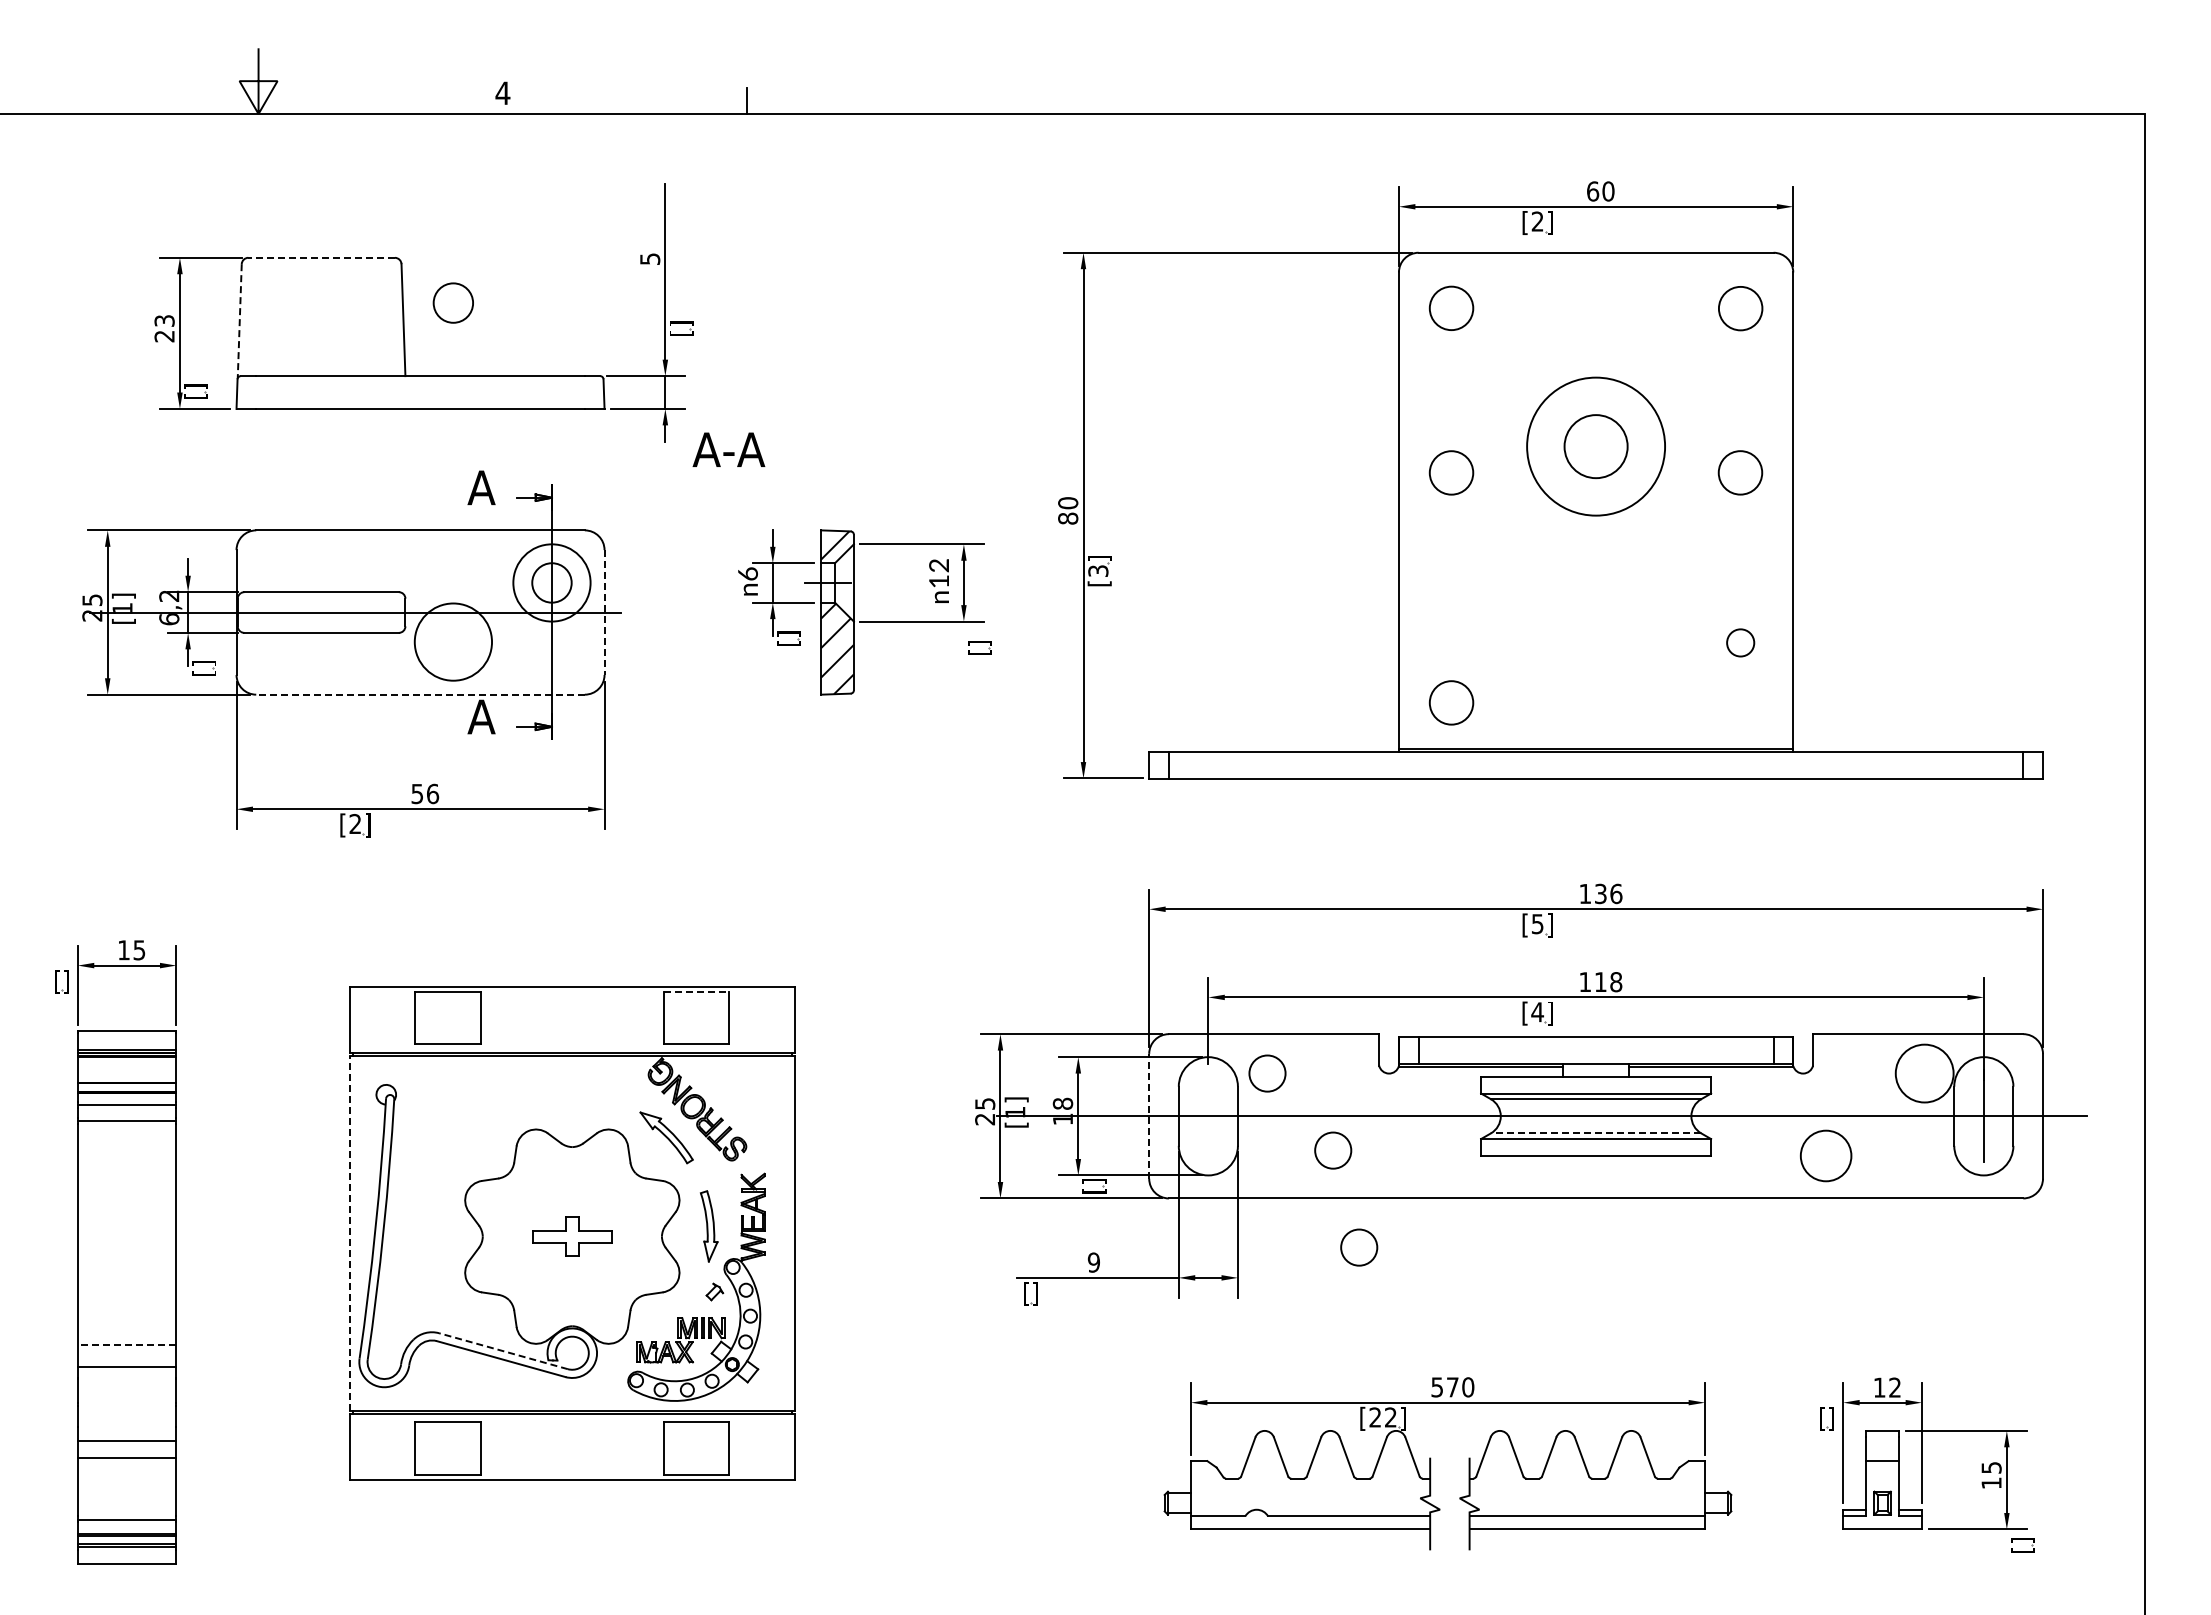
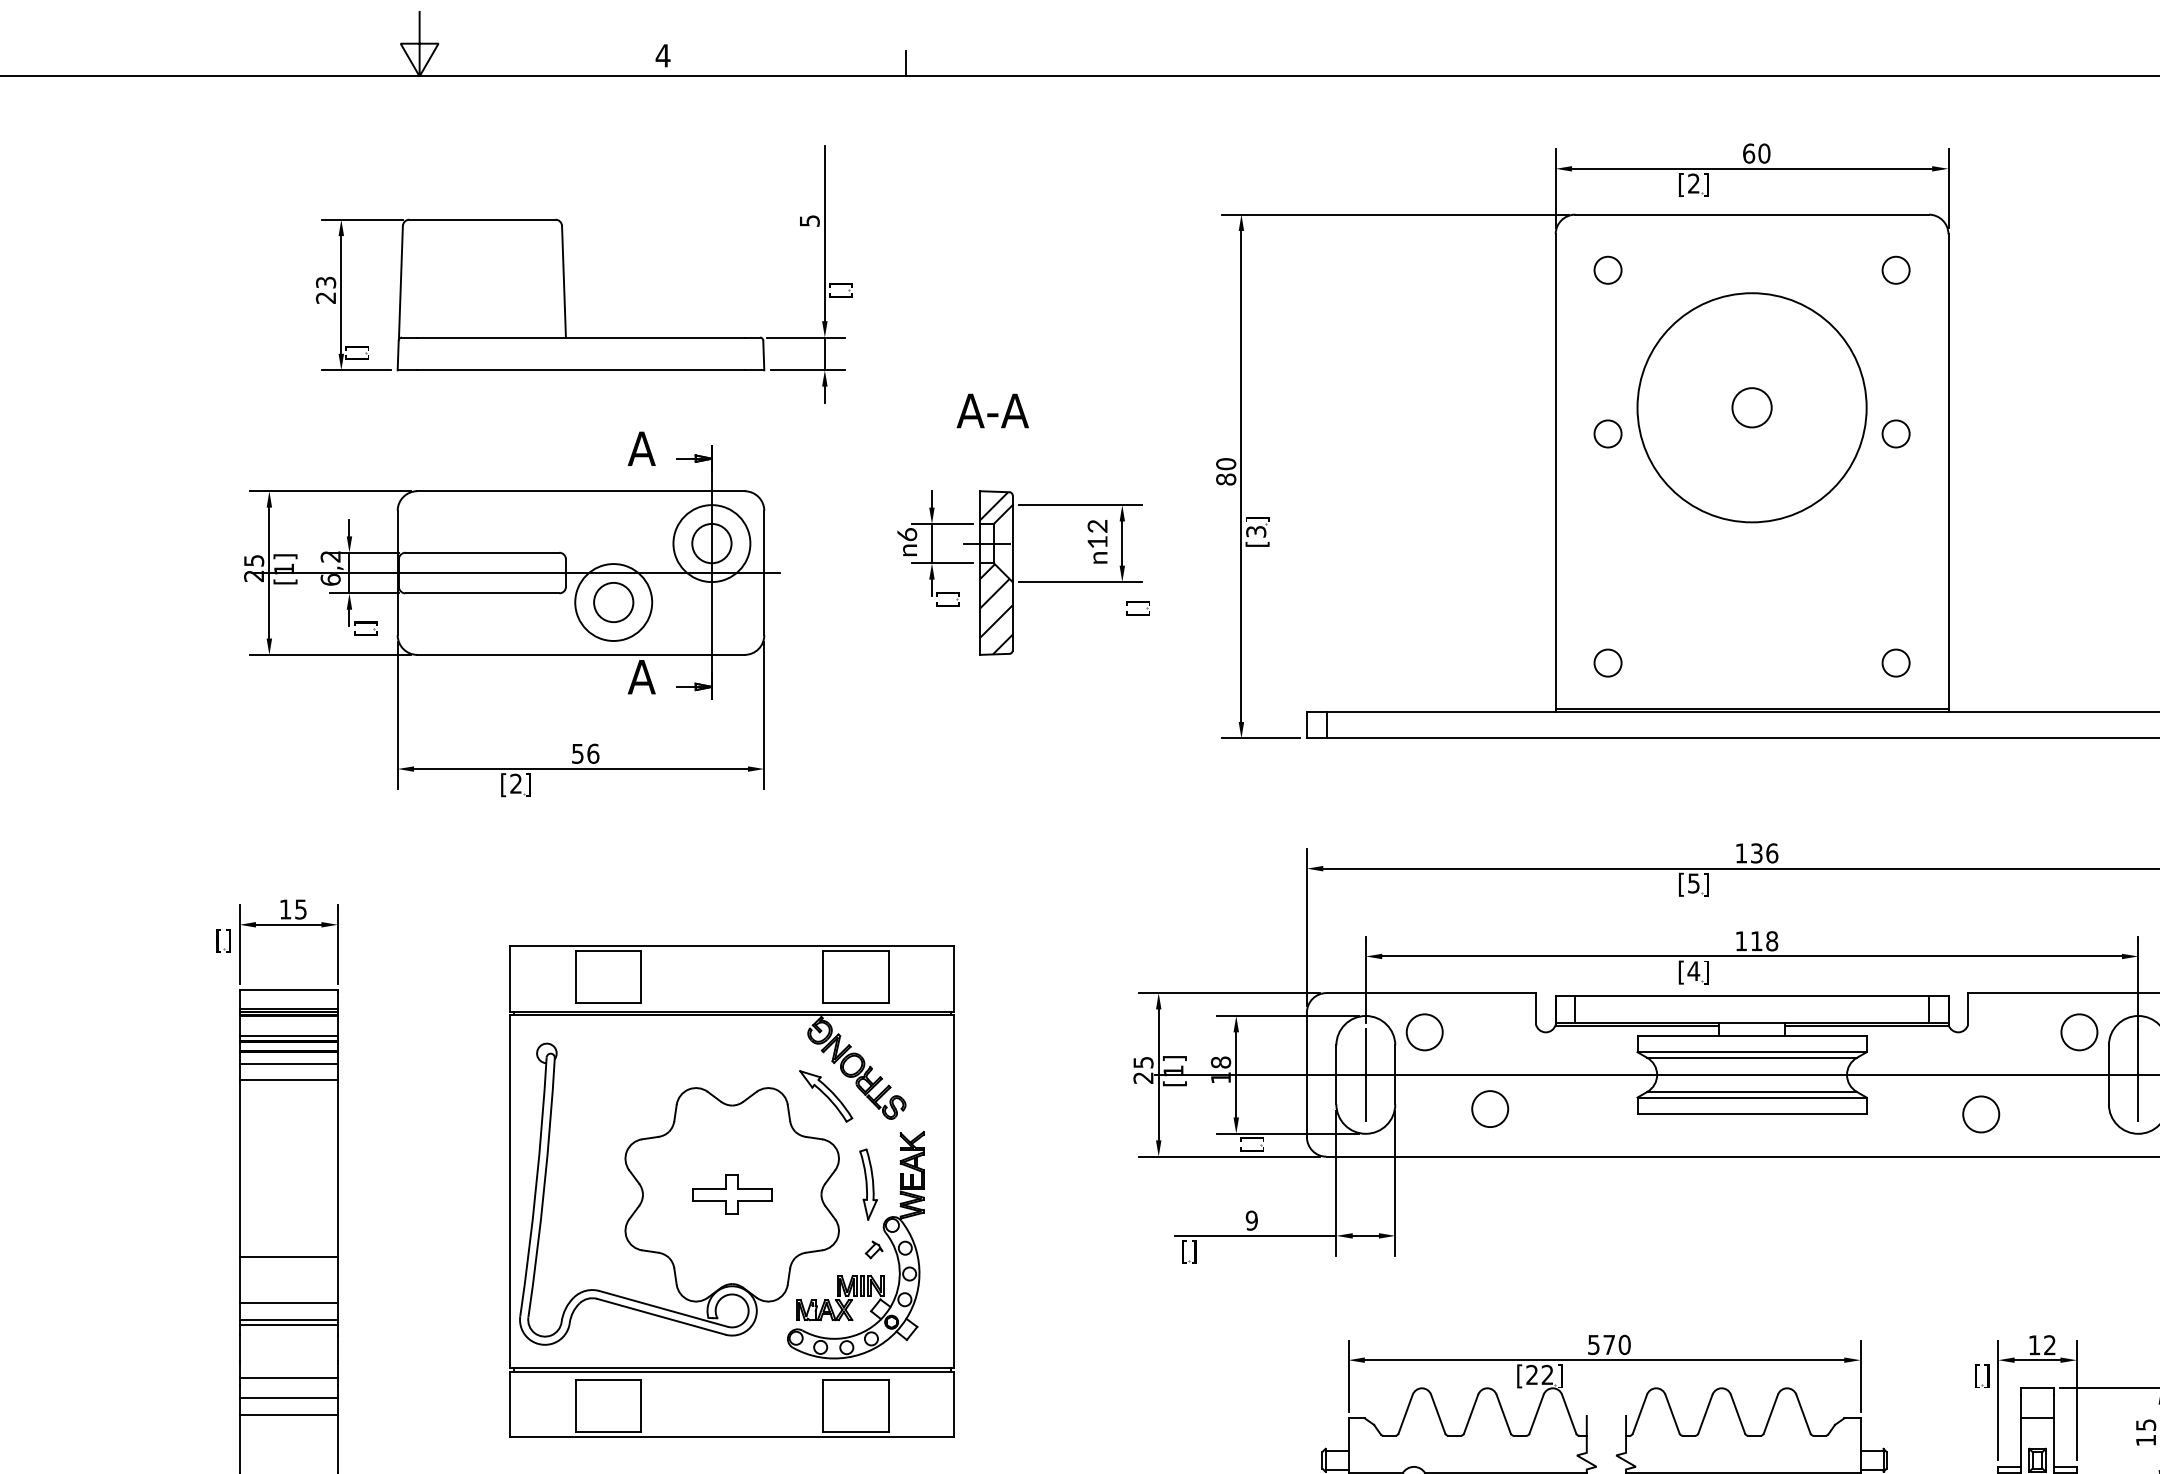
line: (321, 257) -> (482, 219), dashed -> solid
circle: (452, 302) -> (612, 601), moved
circle: (1451, 308) -> (1608, 270), size x0.62
circle: (1740, 308) -> (1895, 270), size x0.62
line: (239, 321) -> (400, 283), dashed -> solid
circle: (1595, 446) -> (1751, 407), size x0.62
circle: (1596, 446) -> (1752, 407), size x1.67
text: (728, 449) -> (992, 410), moved
circle: (1451, 472) -> (1608, 433), size x0.62
circle: (1740, 472) -> (1895, 433), size x0.62
line: (604, 613) -> (764, 574), dashed -> solid
circle: (1740, 642) -> (1895, 662), moved
line: (420, 694) -> (580, 654), dashed -> solid
circle: (1451, 702) -> (1608, 662), size x0.62
line: (696, 991) -> (855, 950), dashed -> solid
circle: (1924, 1073) -> (2079, 1032), size x0.62
line: (126, 1077) -> (288, 1036), added
line: (1149, 1115) -> (1307, 1074), dashed -> solid
line: (1208, 1116) -> (1365, 1075), added
line: (1595, 1133) -> (1751, 1092), dashed -> solid
circle: (1826, 1155) -> (1981, 1113), size x0.71
line: (349, 1232) -> (510, 1190), dashed -> solid
circle: (1359, 1247) -> (1516, 1205), removed
line: (126, 1299) -> (288, 1257), added
line: (126, 1345) -> (288, 1303), dashed -> solid
line: (503, 1351) -> (663, 1309), dashed -> solid
line: (126, 1361) -> (288, 1319), added
line: (126, 1421) -> (288, 1378), added

